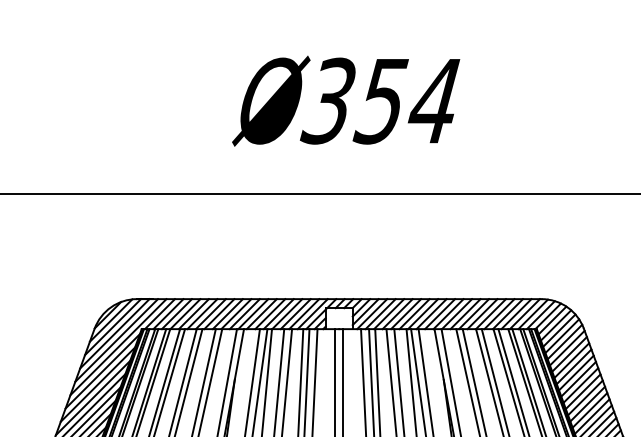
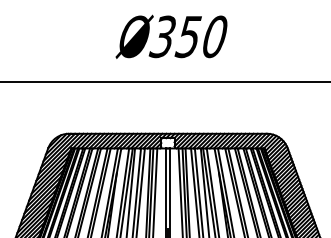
text: (434, 100) -> (214, 36), 354 -> 350

